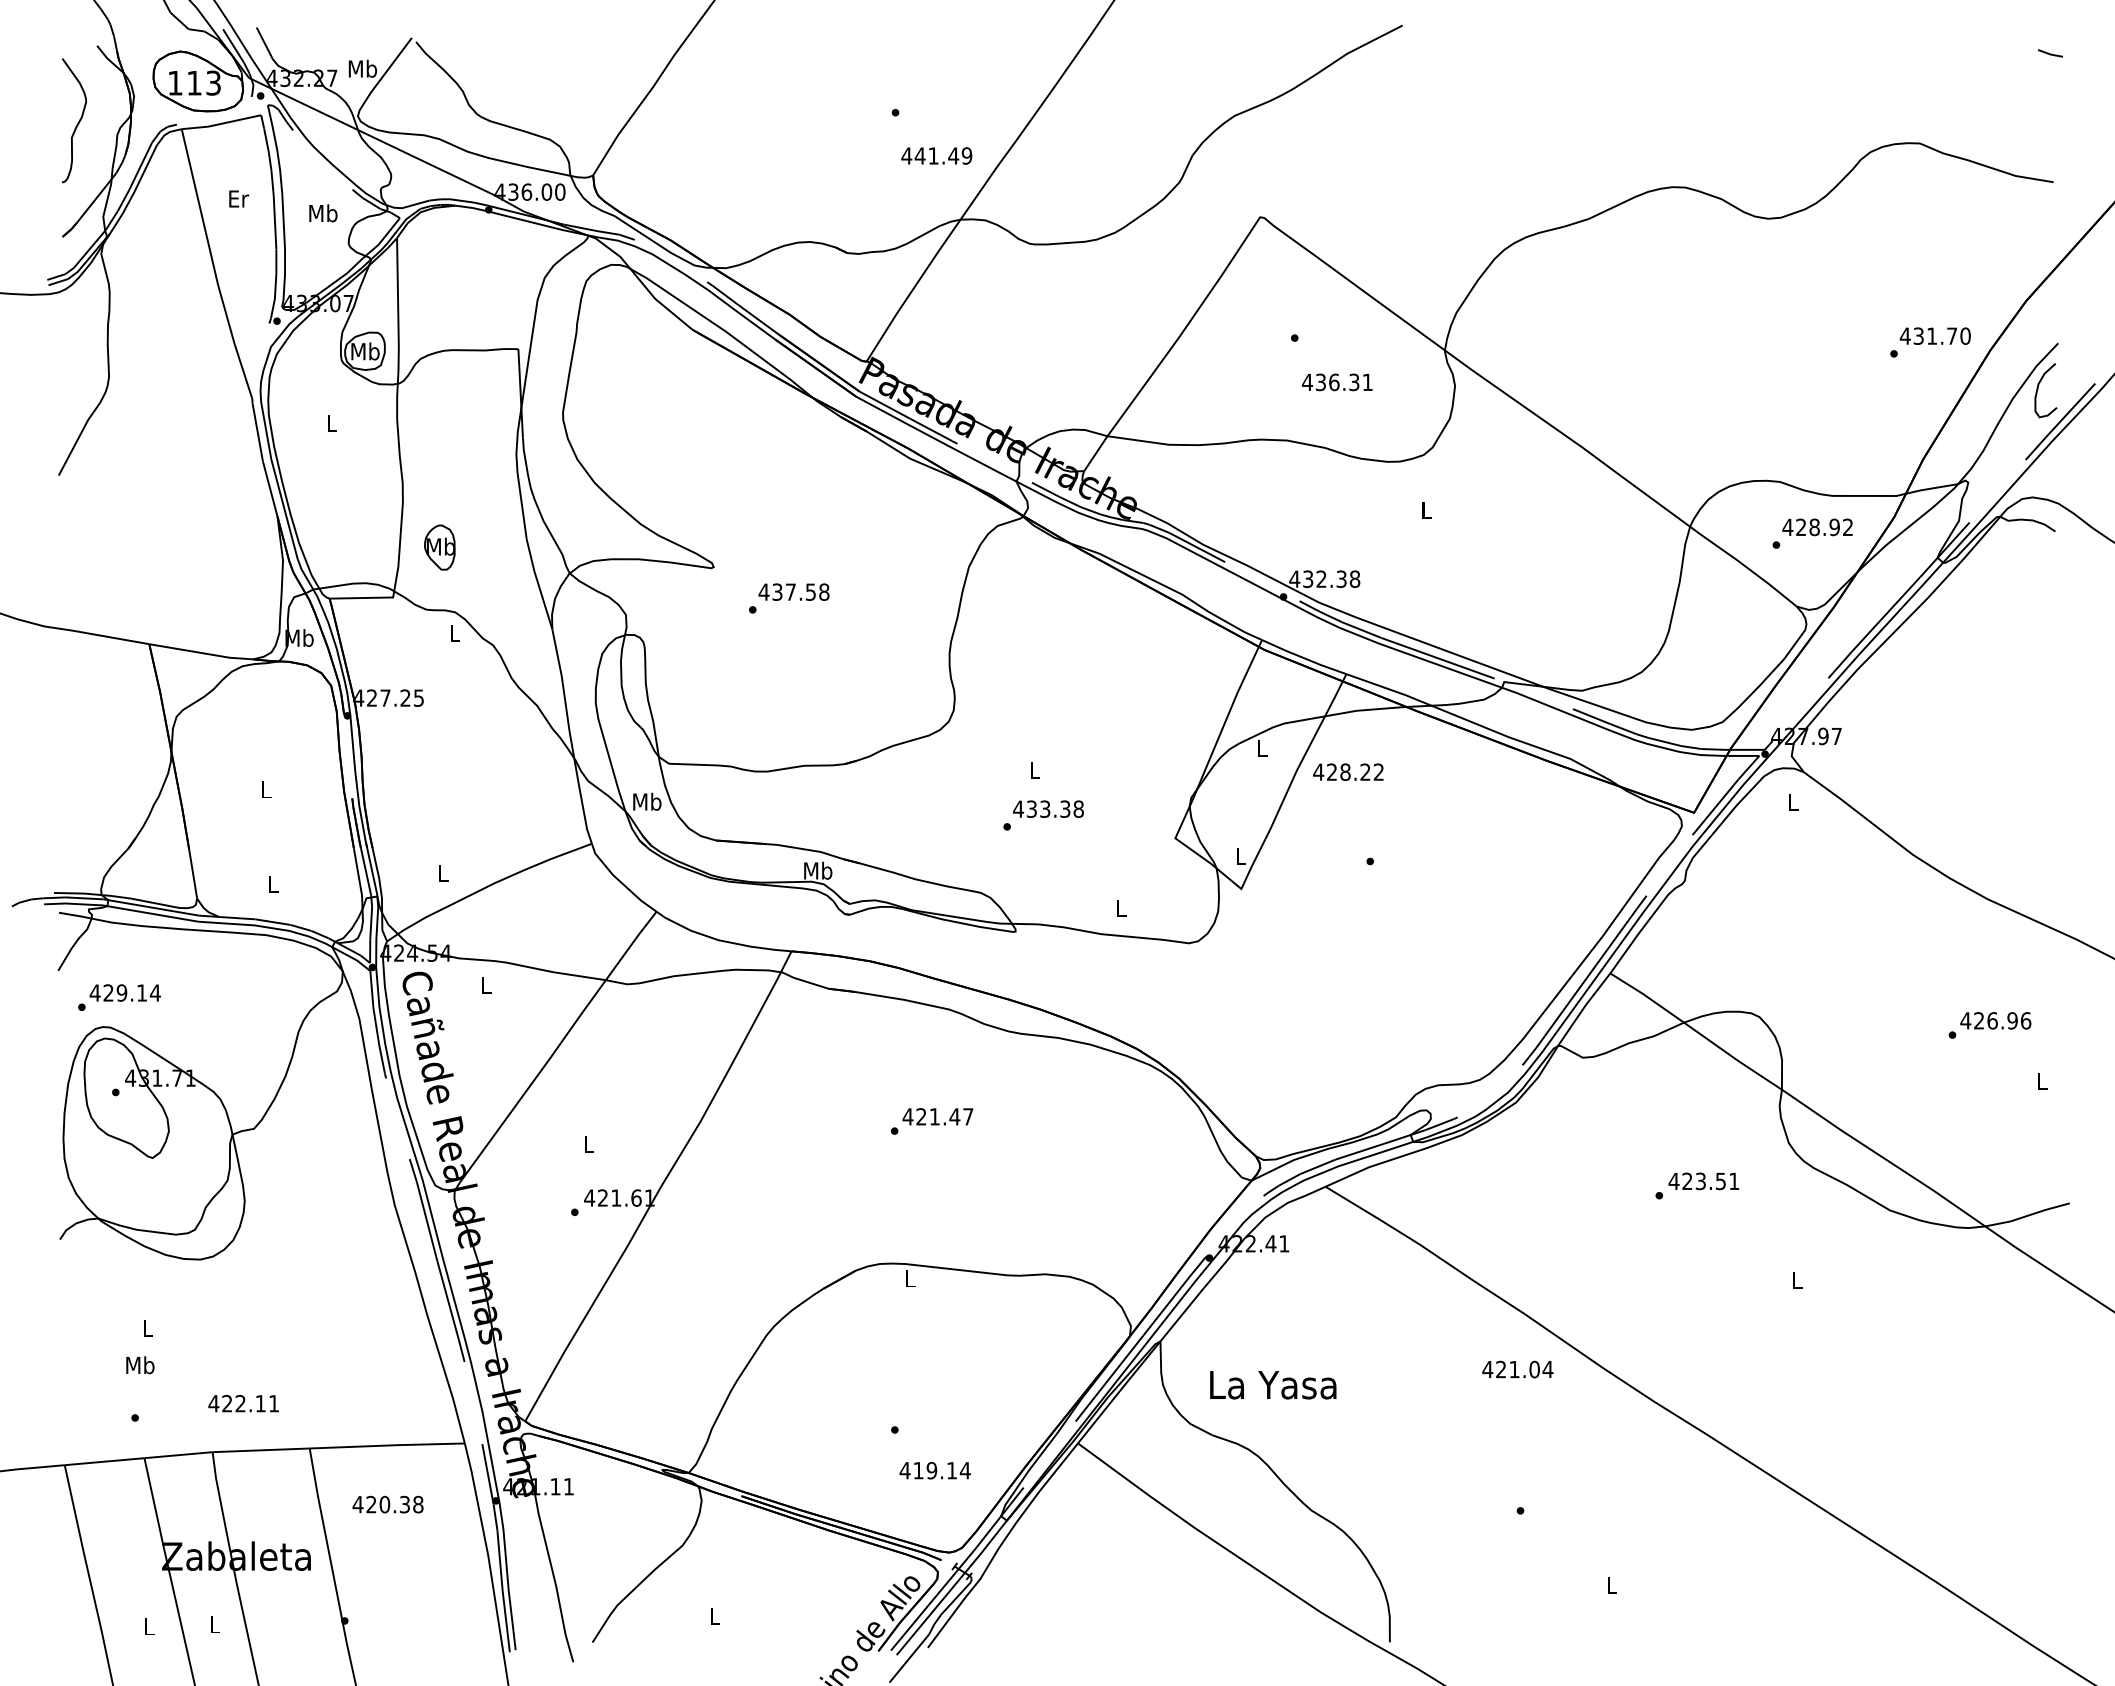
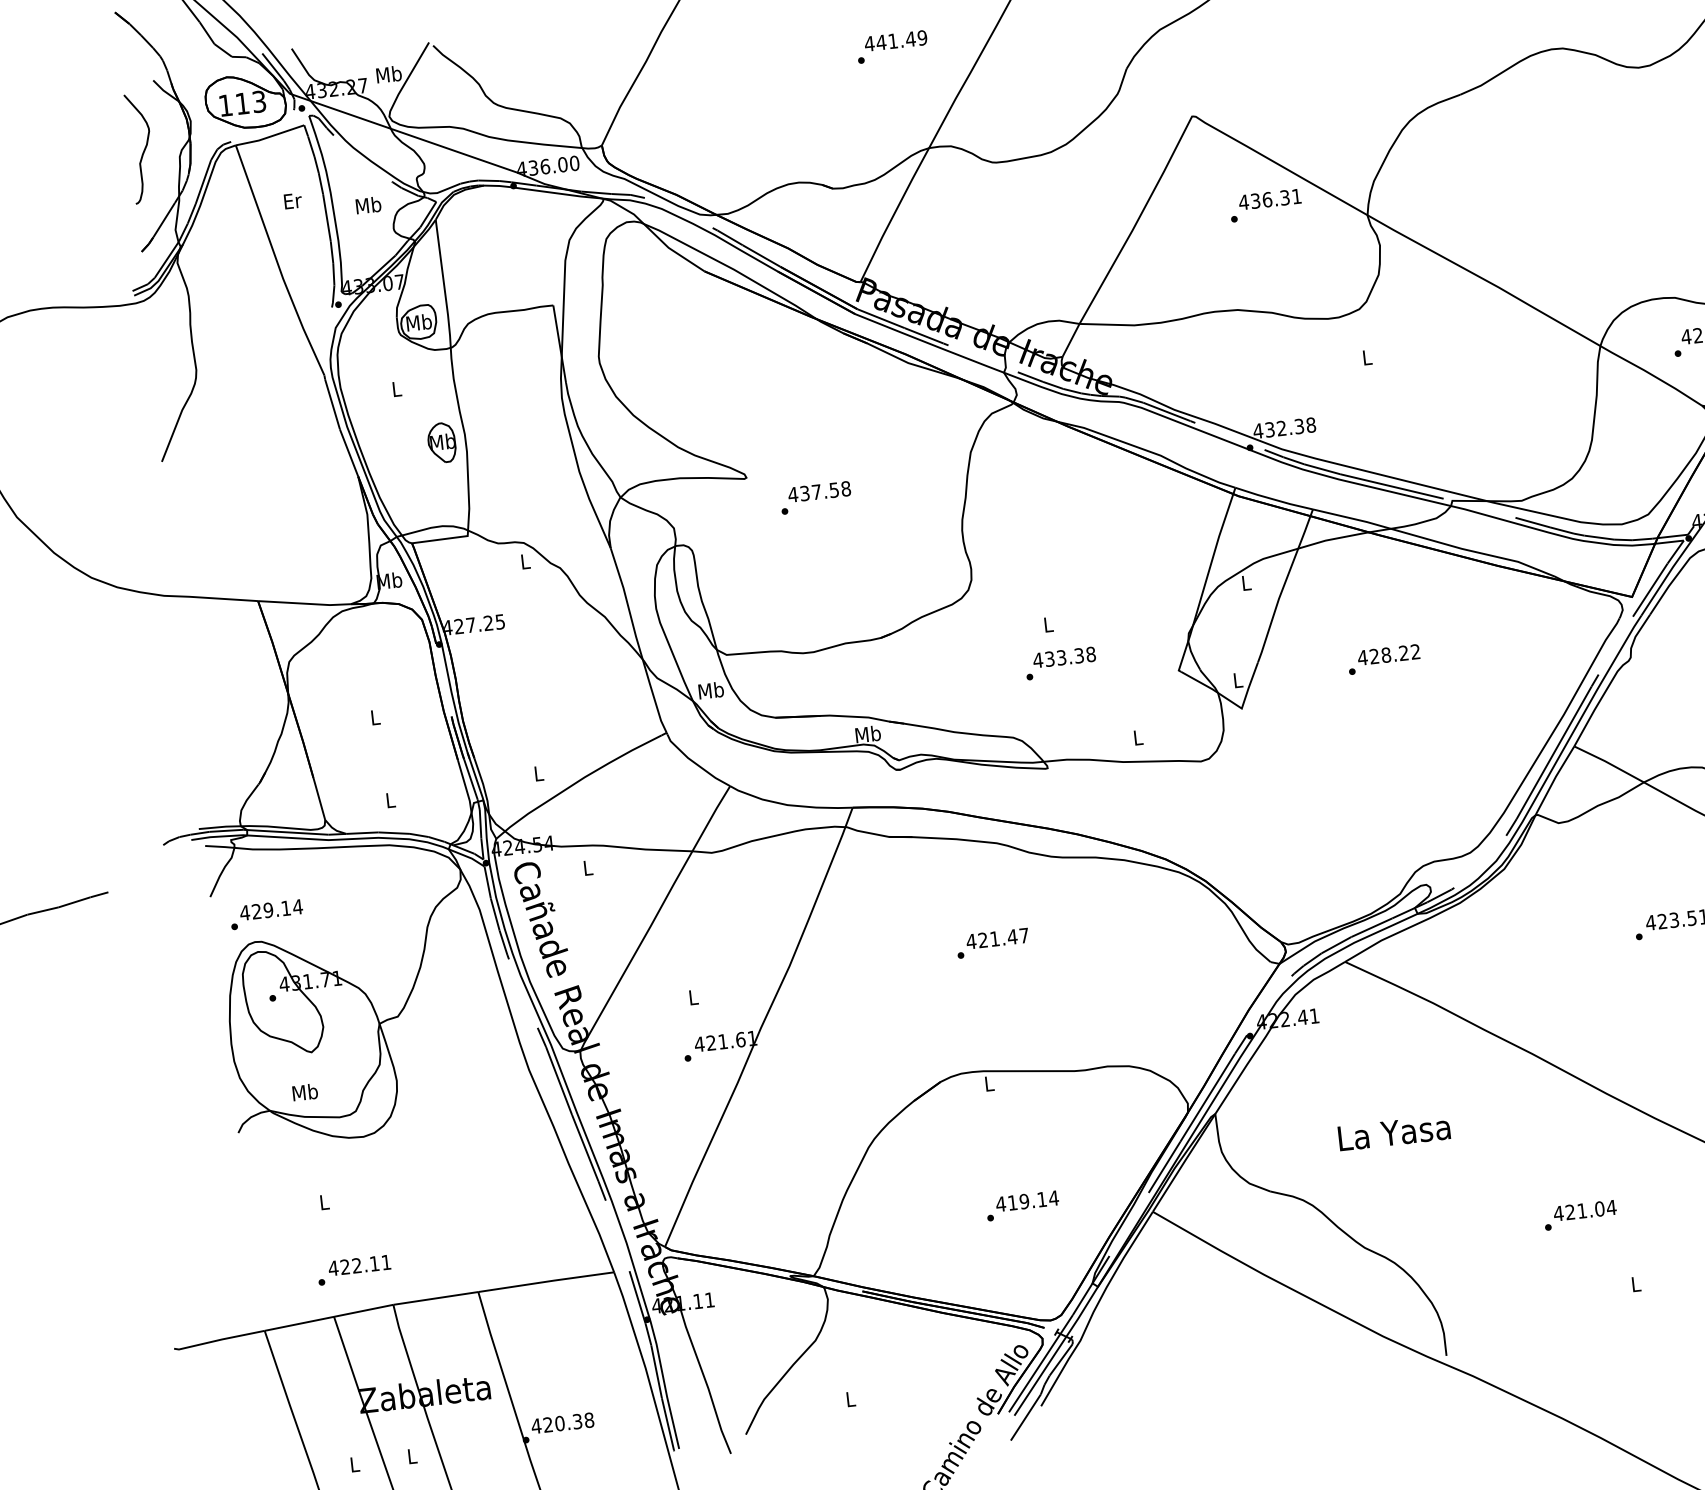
text: (936, 155) -> (895, 40), moved
text: (1337, 382) -> (1270, 199), moved
part: (439, 547) -> (441, 442), moved
text: (1348, 771) -> (1388, 654), moved
text: (140, 1365) -> (305, 1092), moved
text: (1517, 1369) -> (1584, 1210), moved
text: (1273, 1385) -> (1394, 1133), moved
text: (243, 1403) -> (359, 1265), moved
text: (934, 1470) -> (1026, 1201), moved
text: (387, 1504) -> (562, 1423), moved

